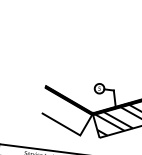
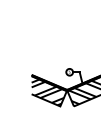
hatch: (64, 113) -> (47, 92), added

